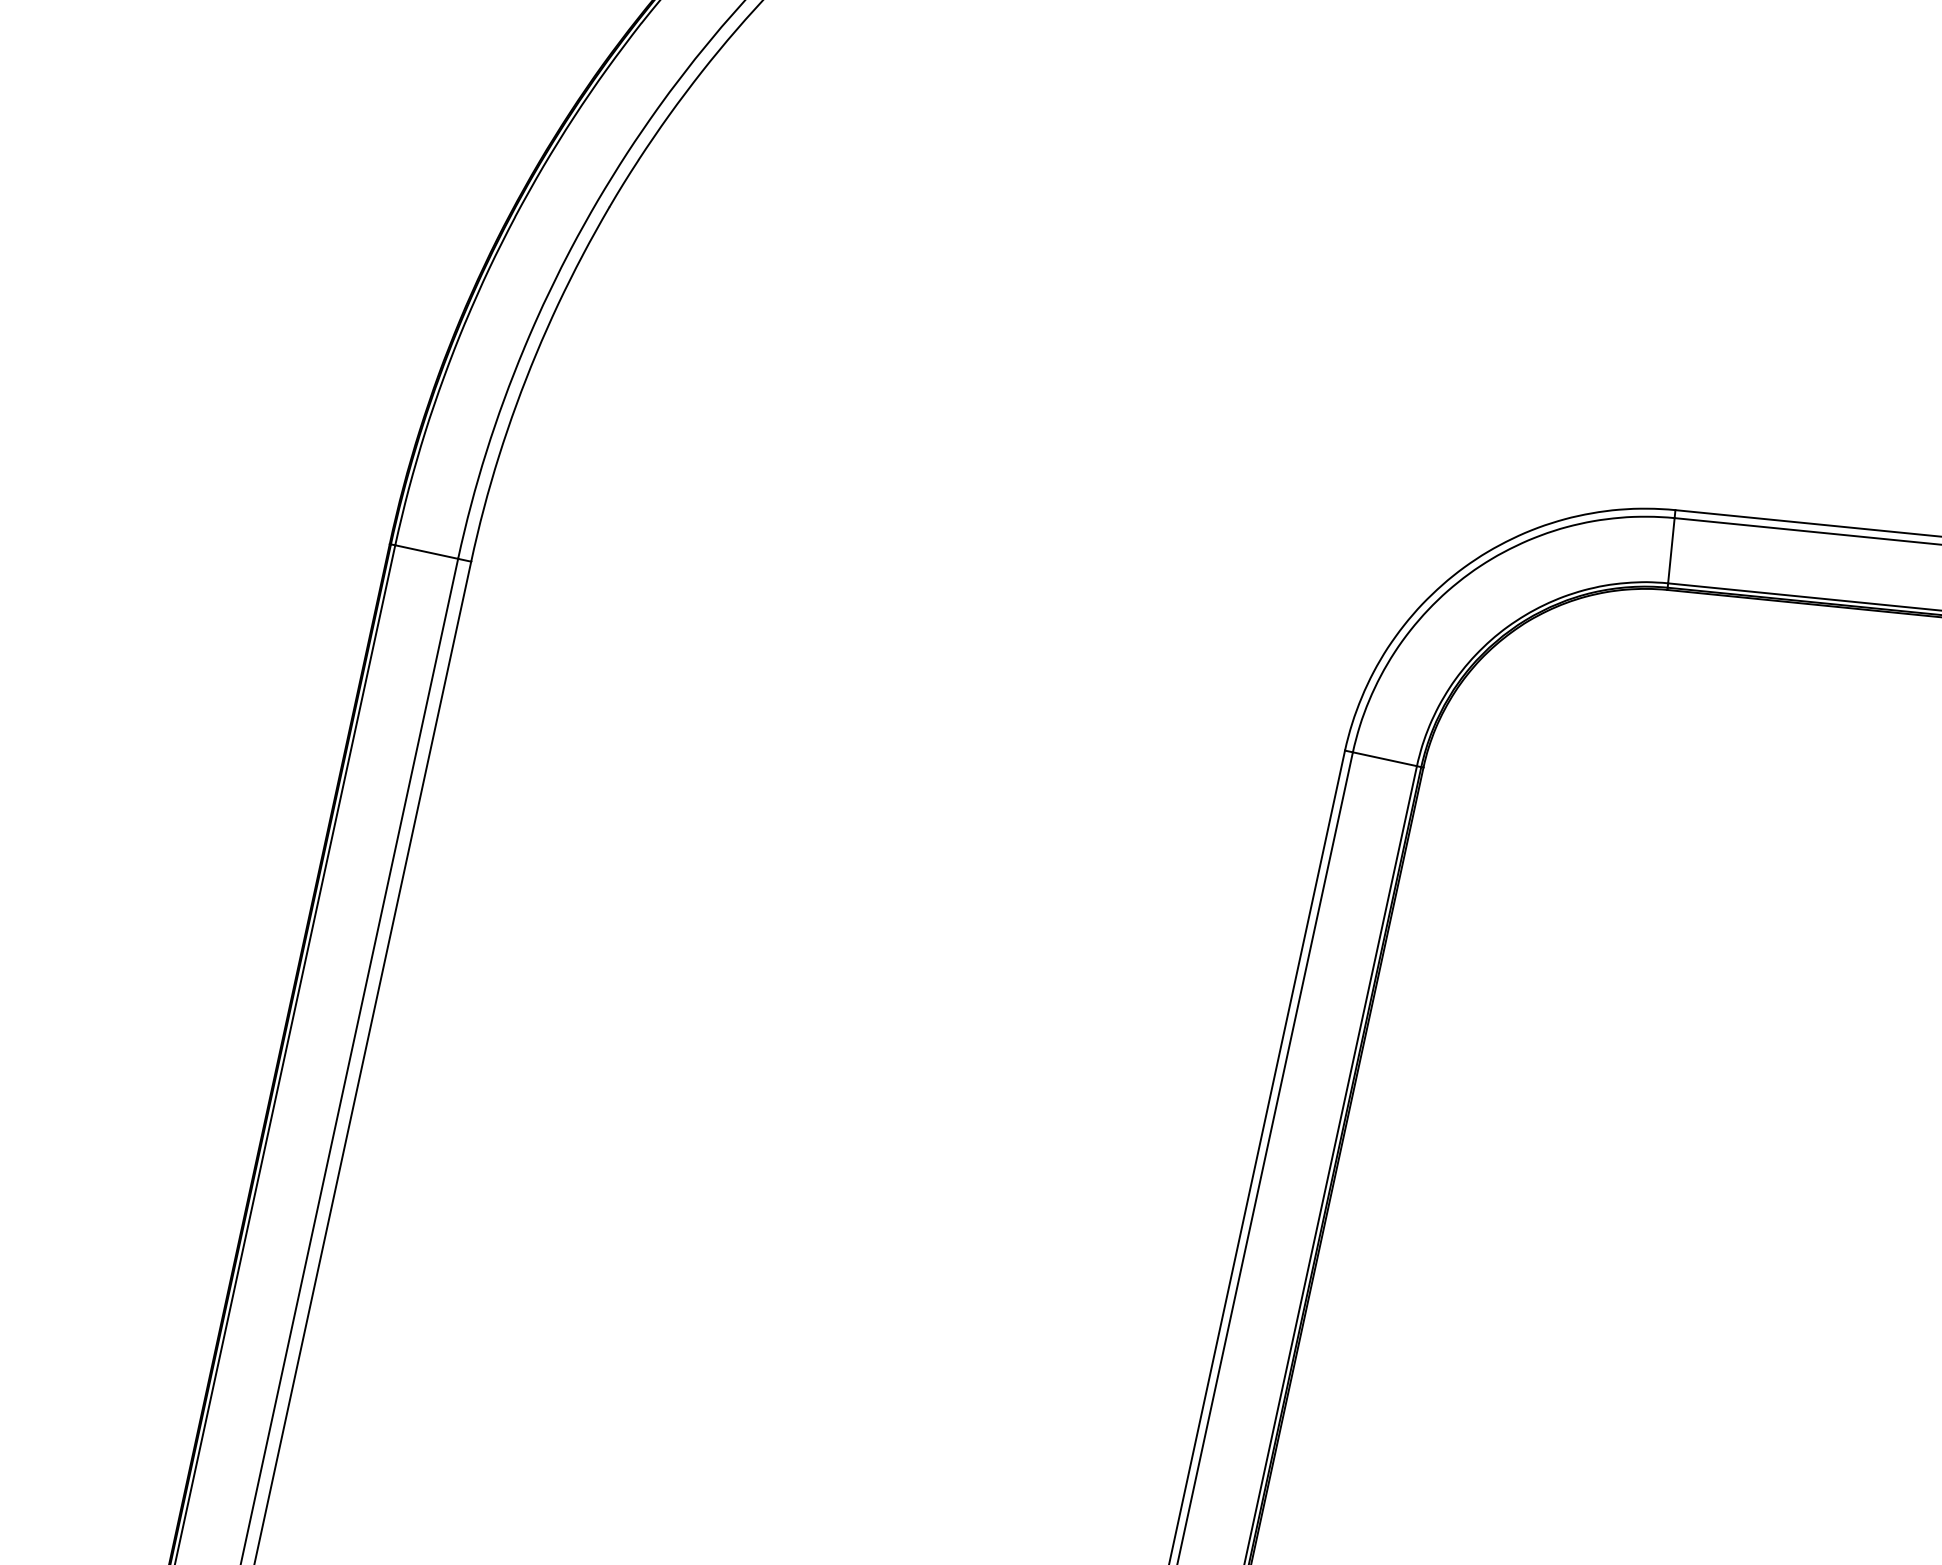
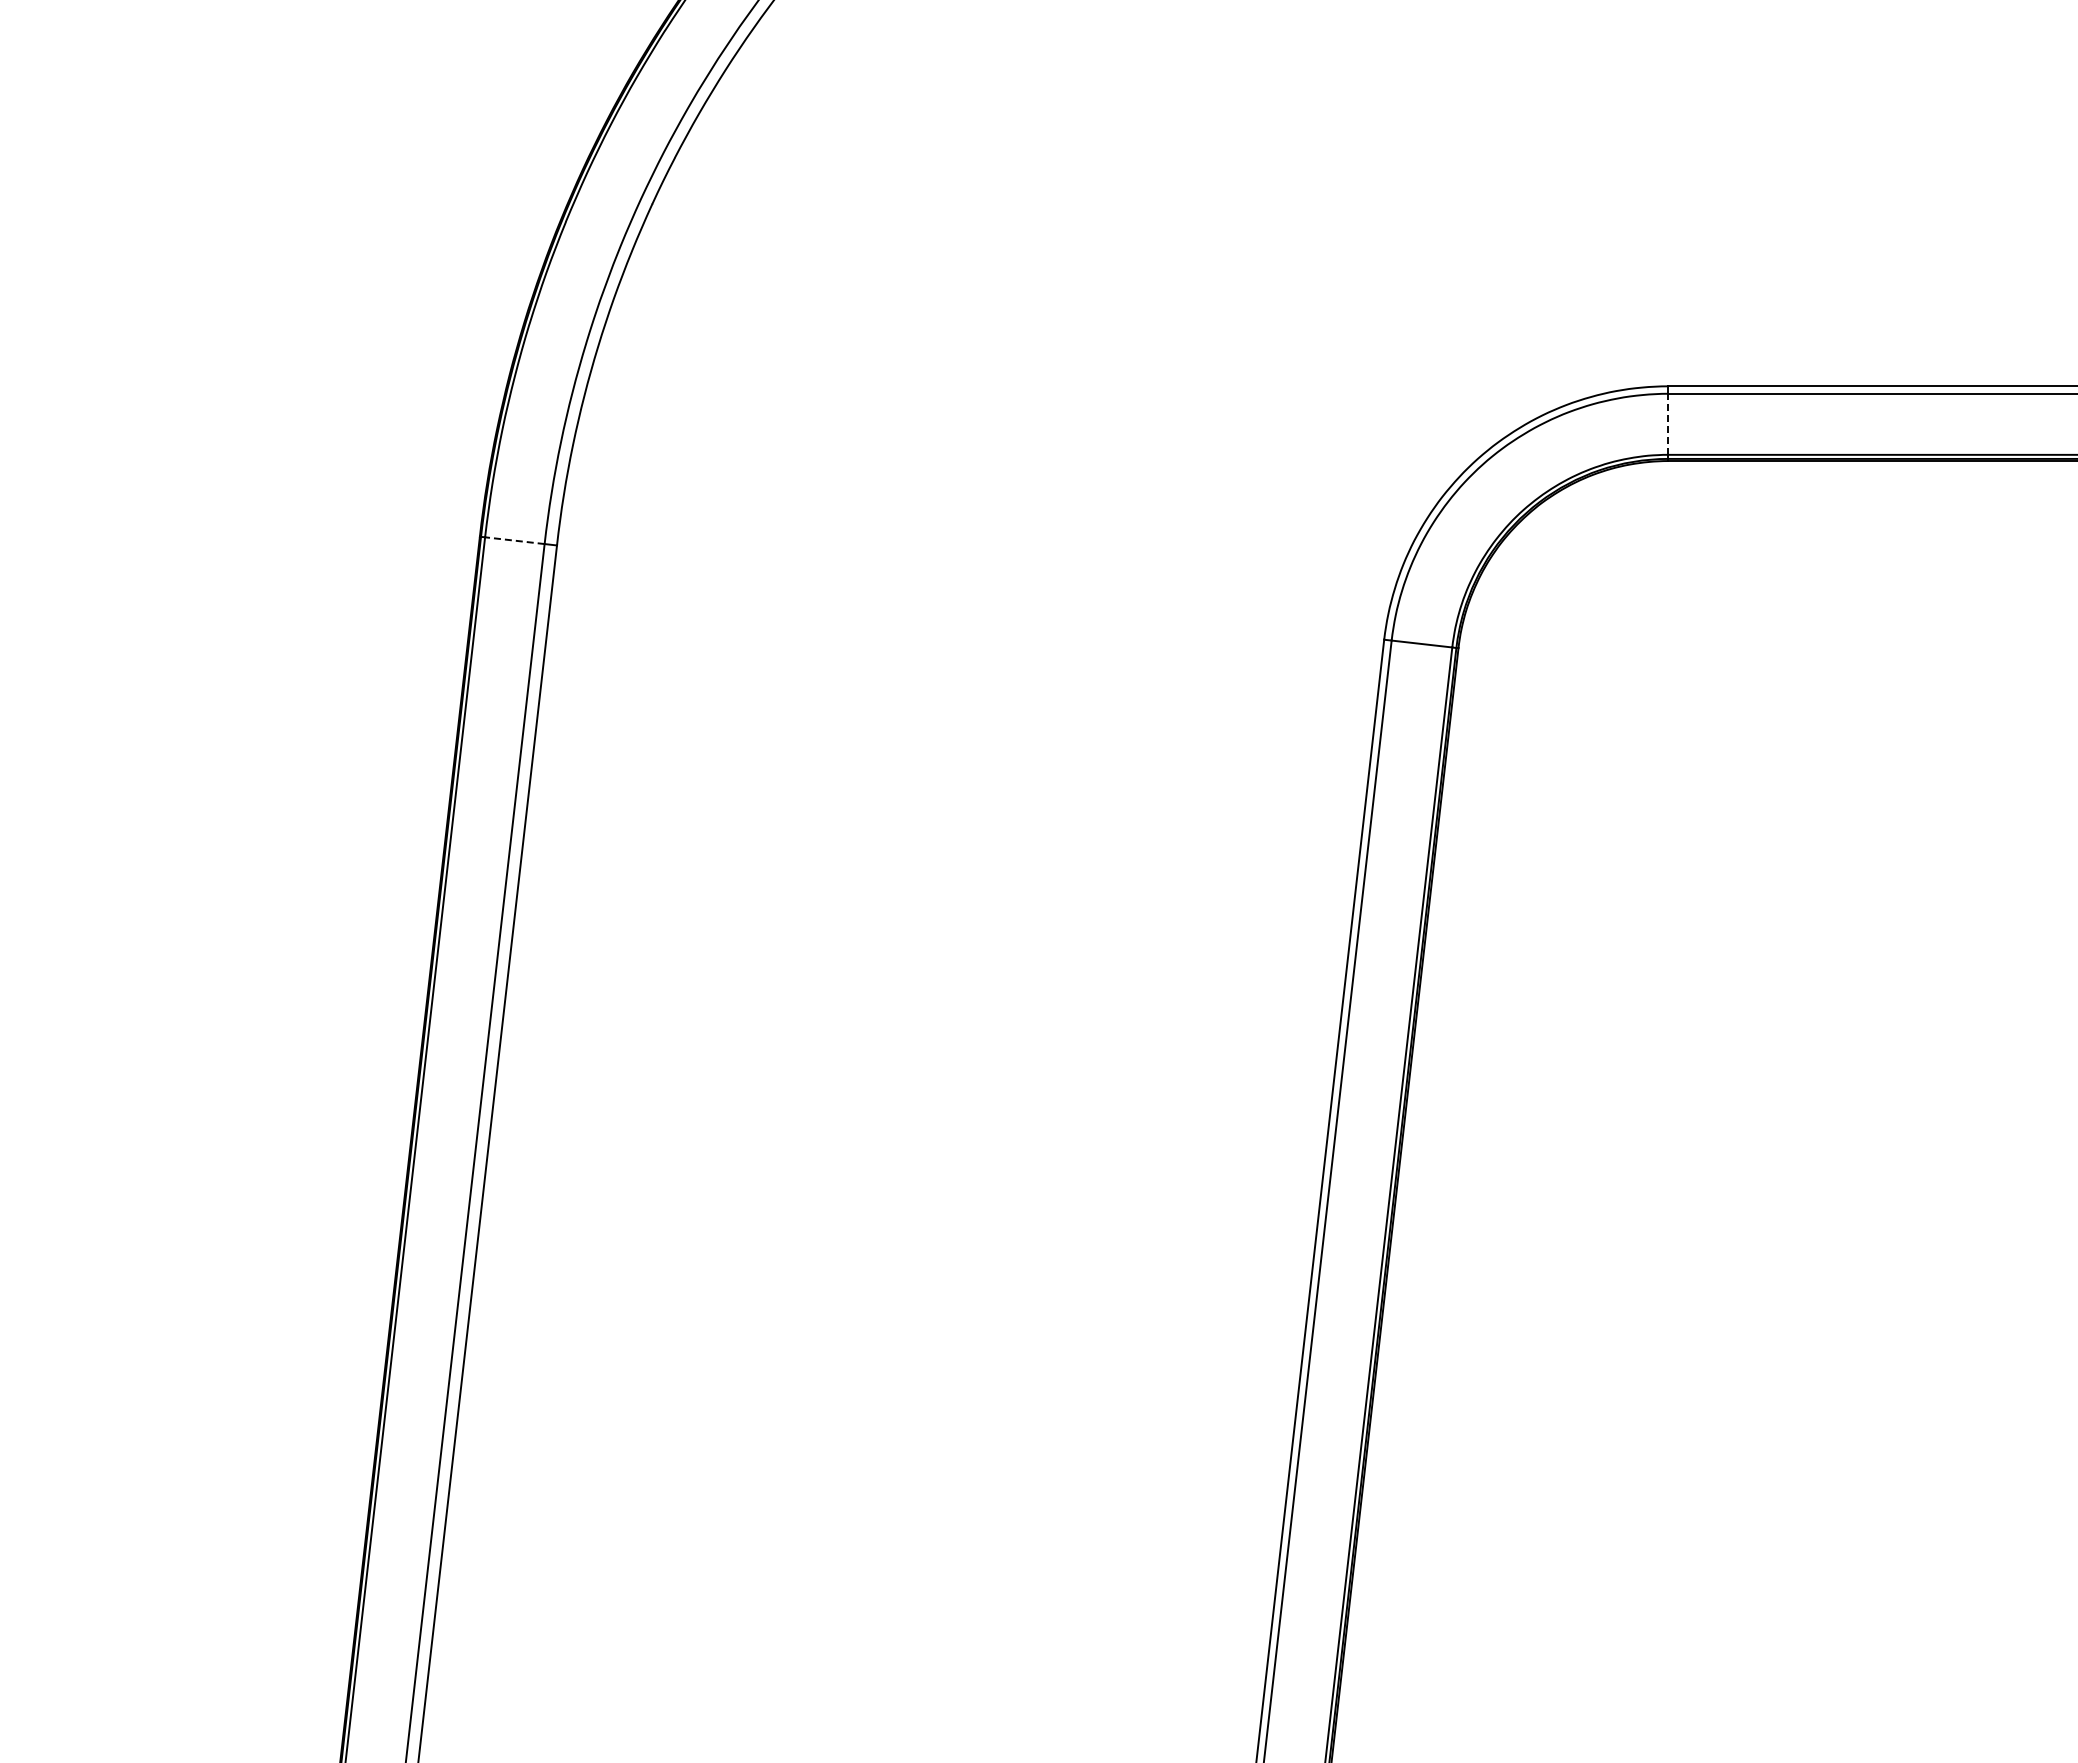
line: (1671, 550) -> (1668, 424), solid -> dashed
line: (426, 551) -> (514, 540), solid -> dashed

